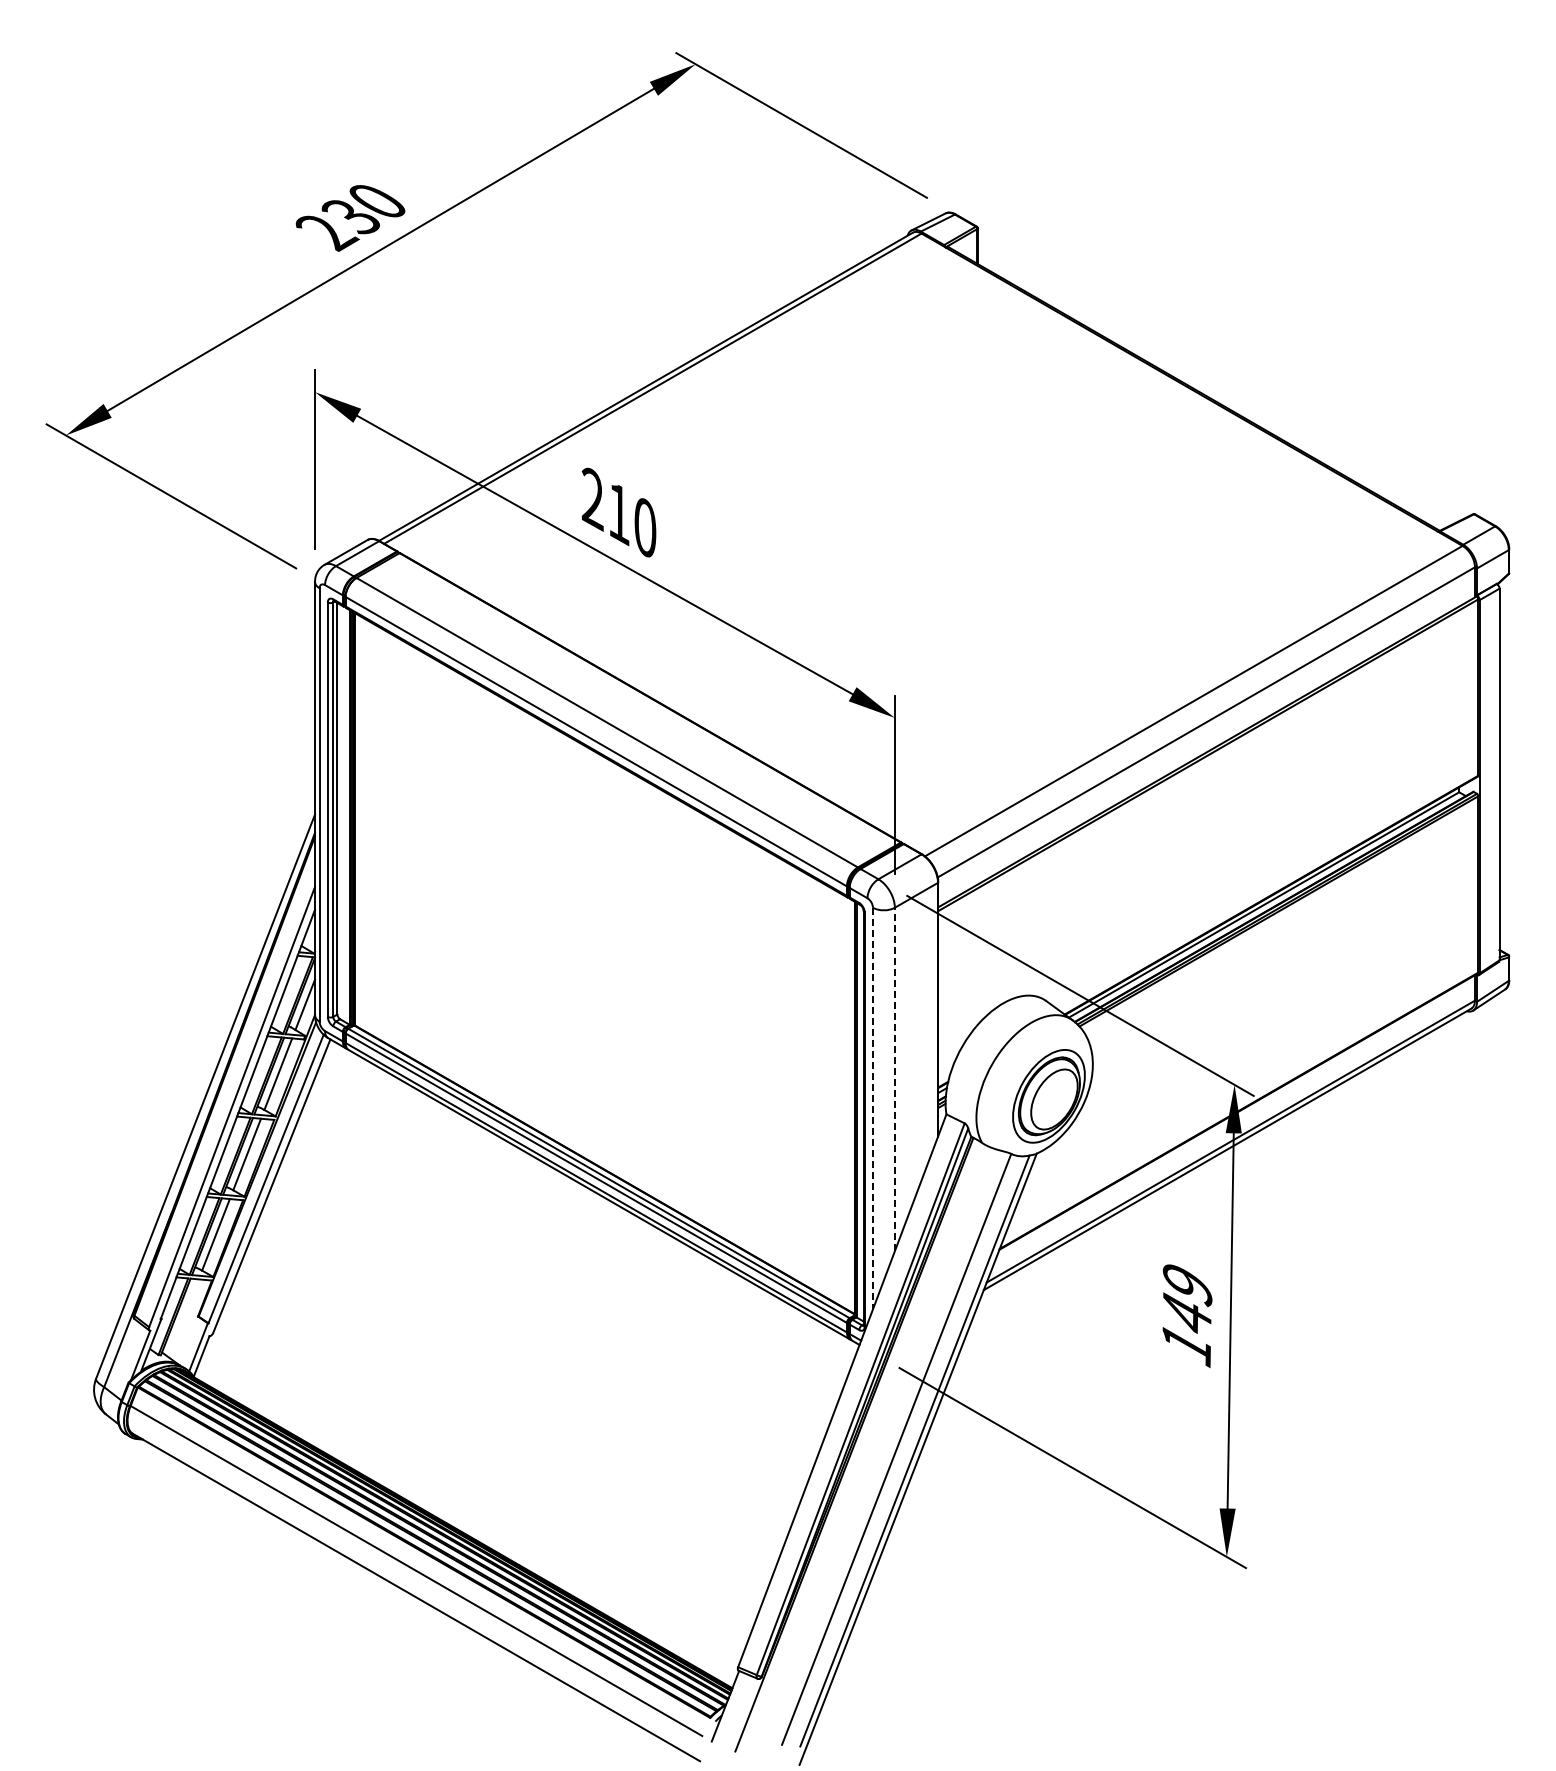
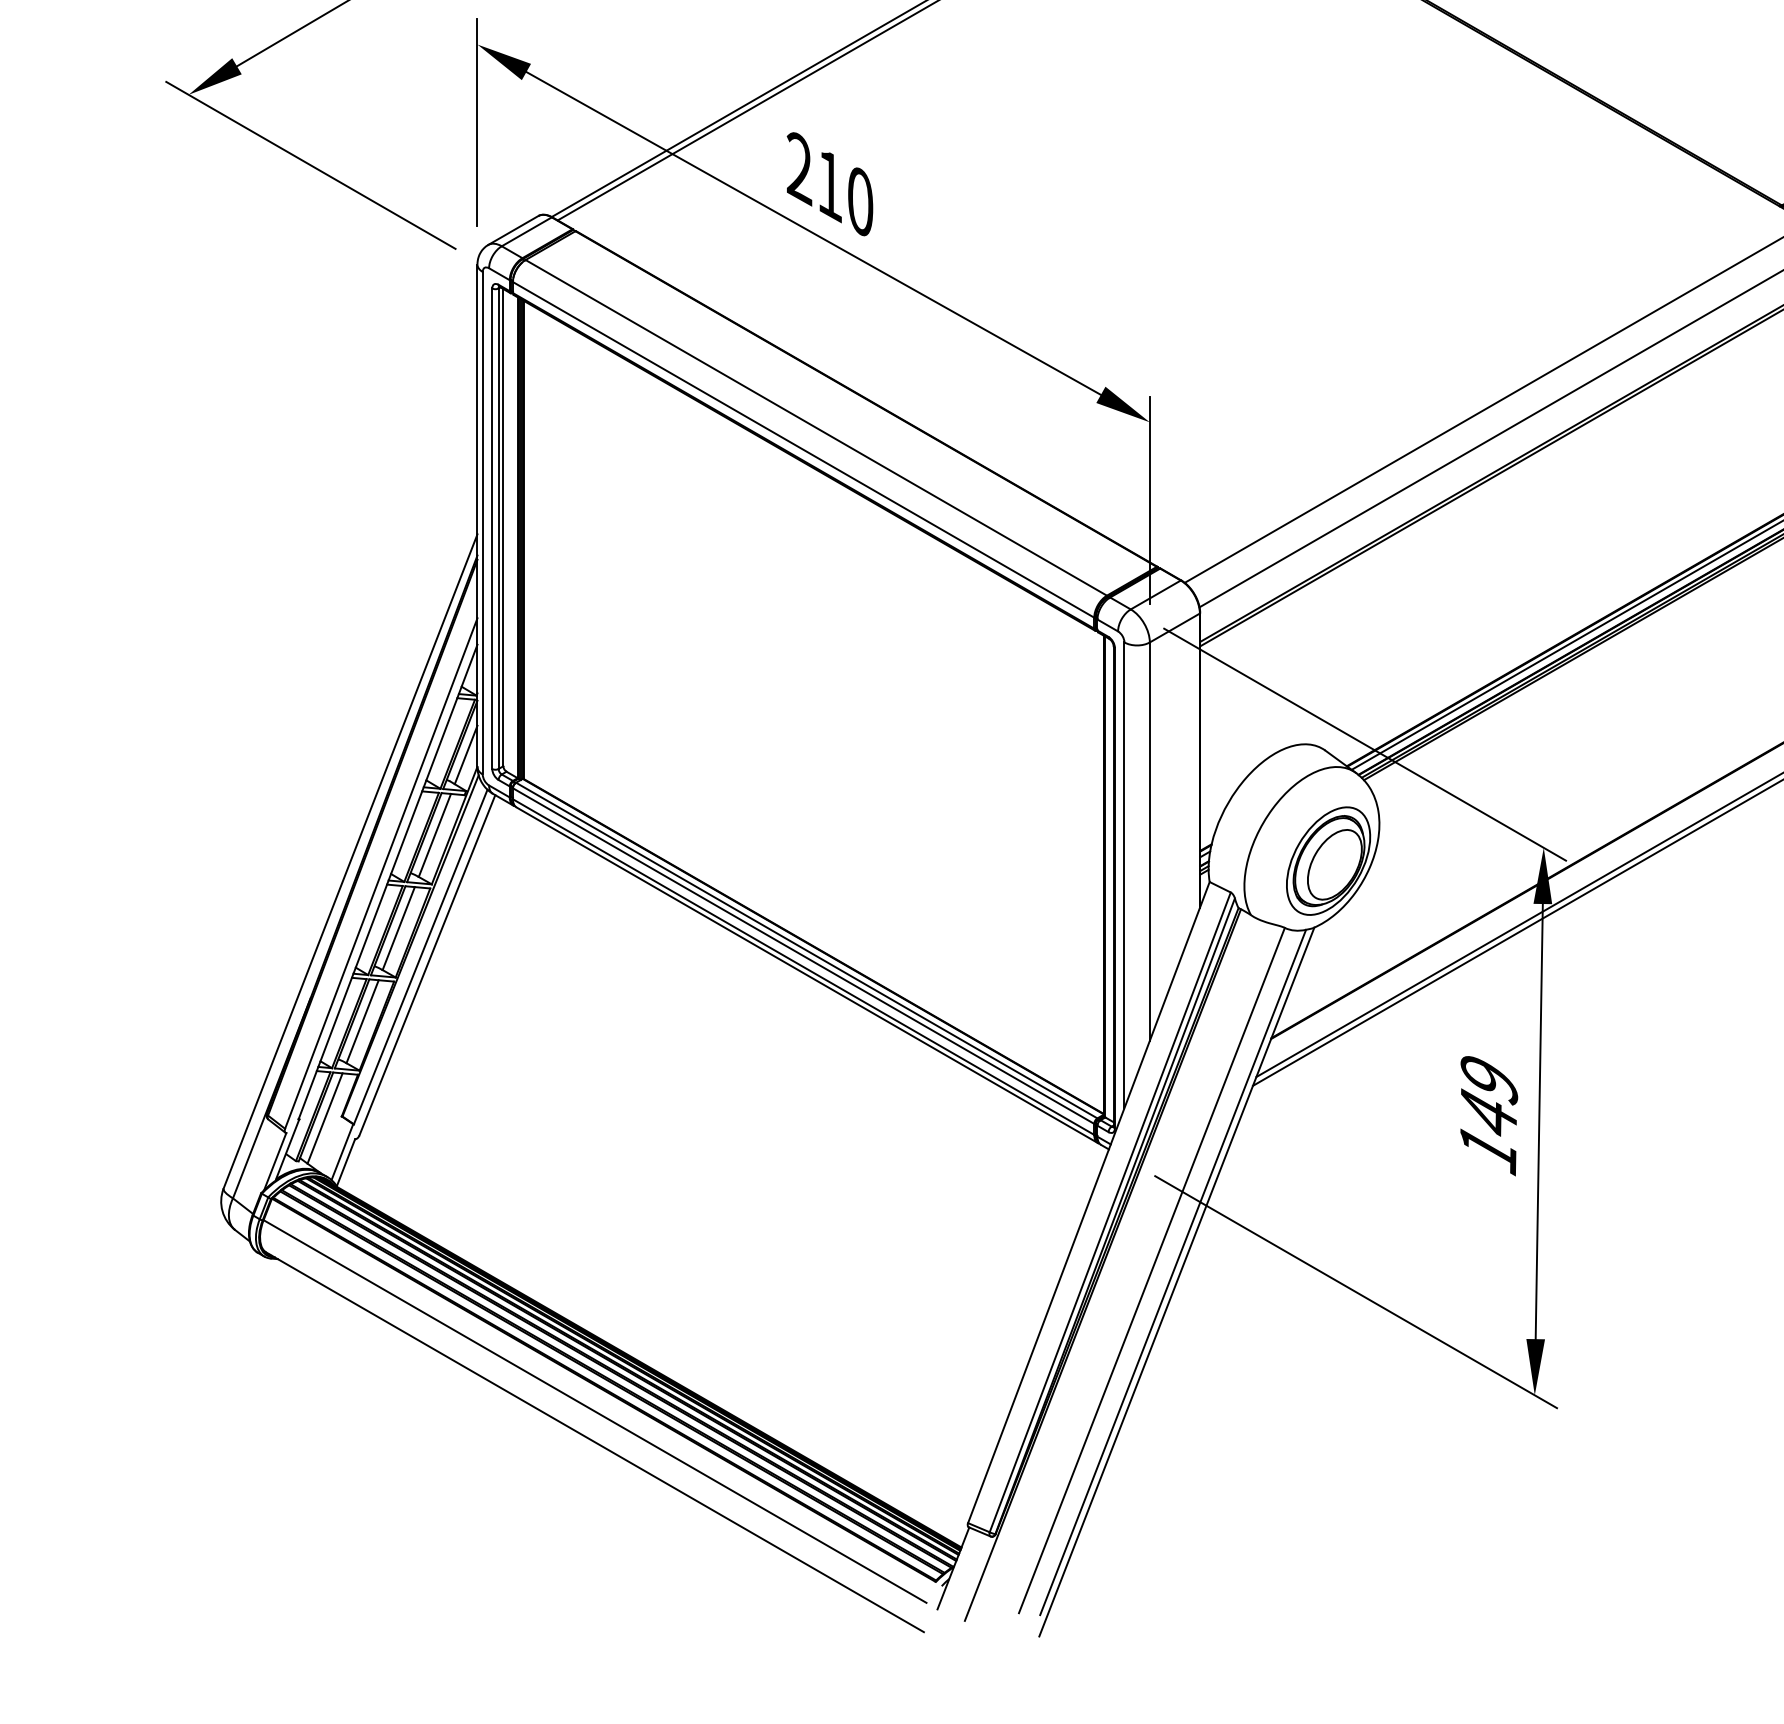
line: (894, 1079) -> (1149, 841), dashed -> solid
line: (872, 1108) -> (1123, 875), dashed -> solid
line: (183, 1318) -> (324, 1118), added

